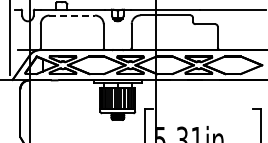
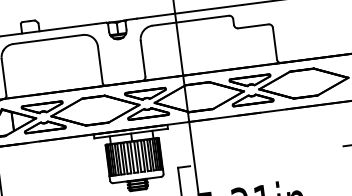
line: (72, 15) -> (48, 39), dashed -> solid

